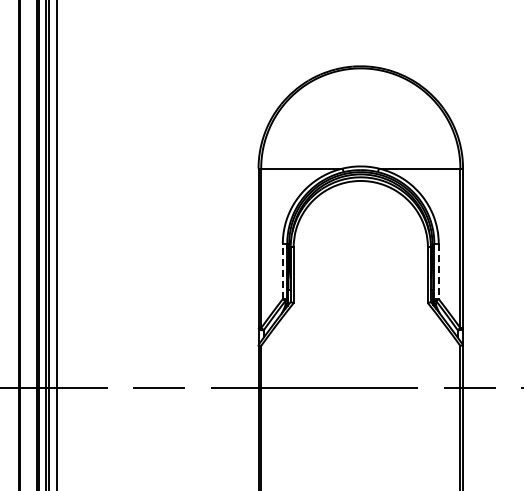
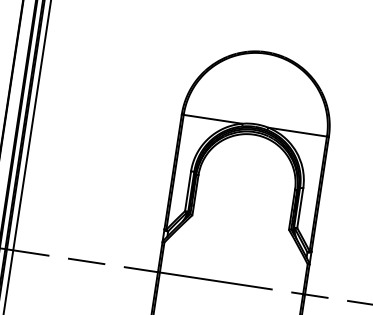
line: (282, 271) -> (187, 191), dashed -> solid
line: (438, 271) -> (300, 208), dashed -> solid

